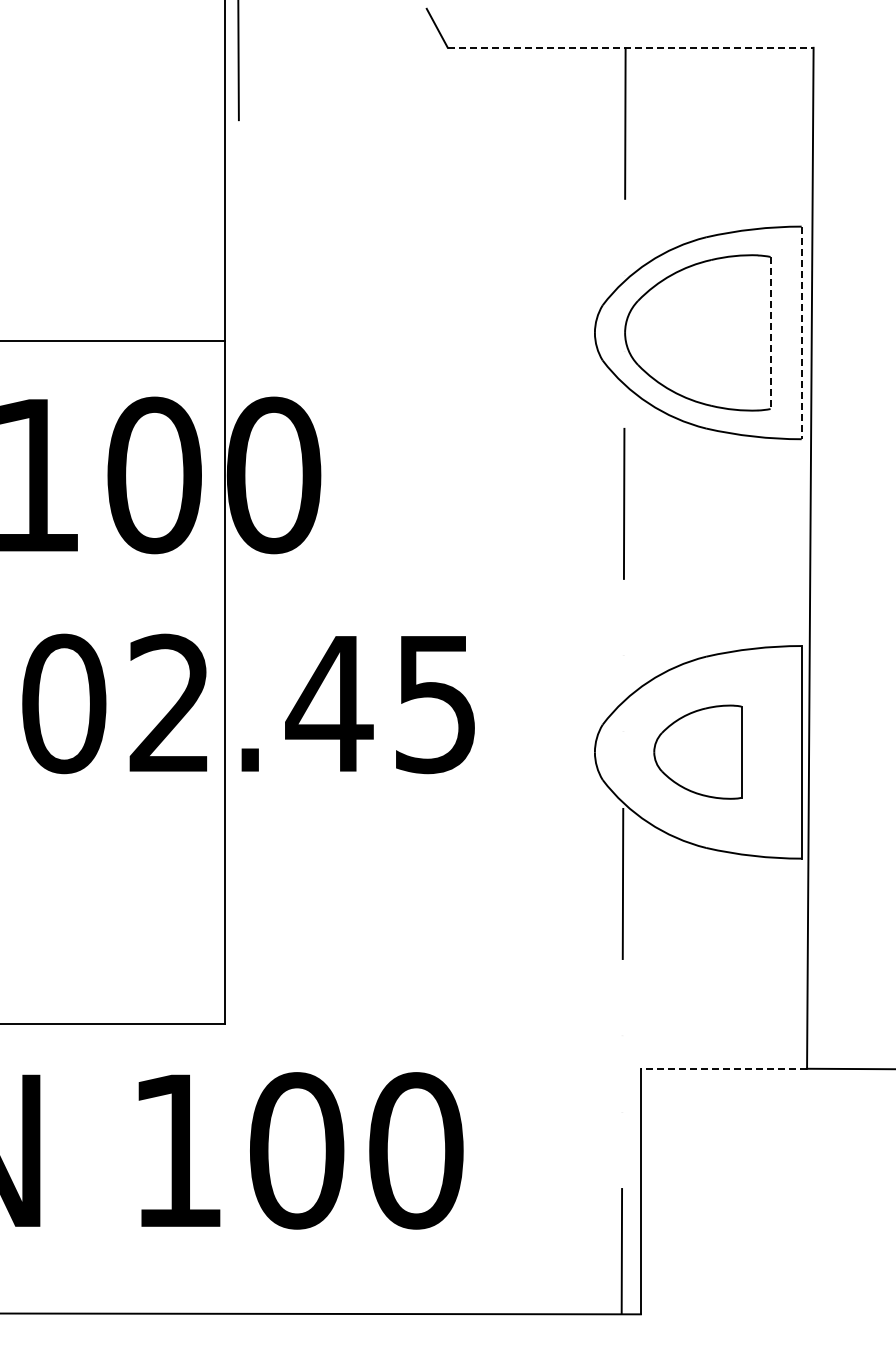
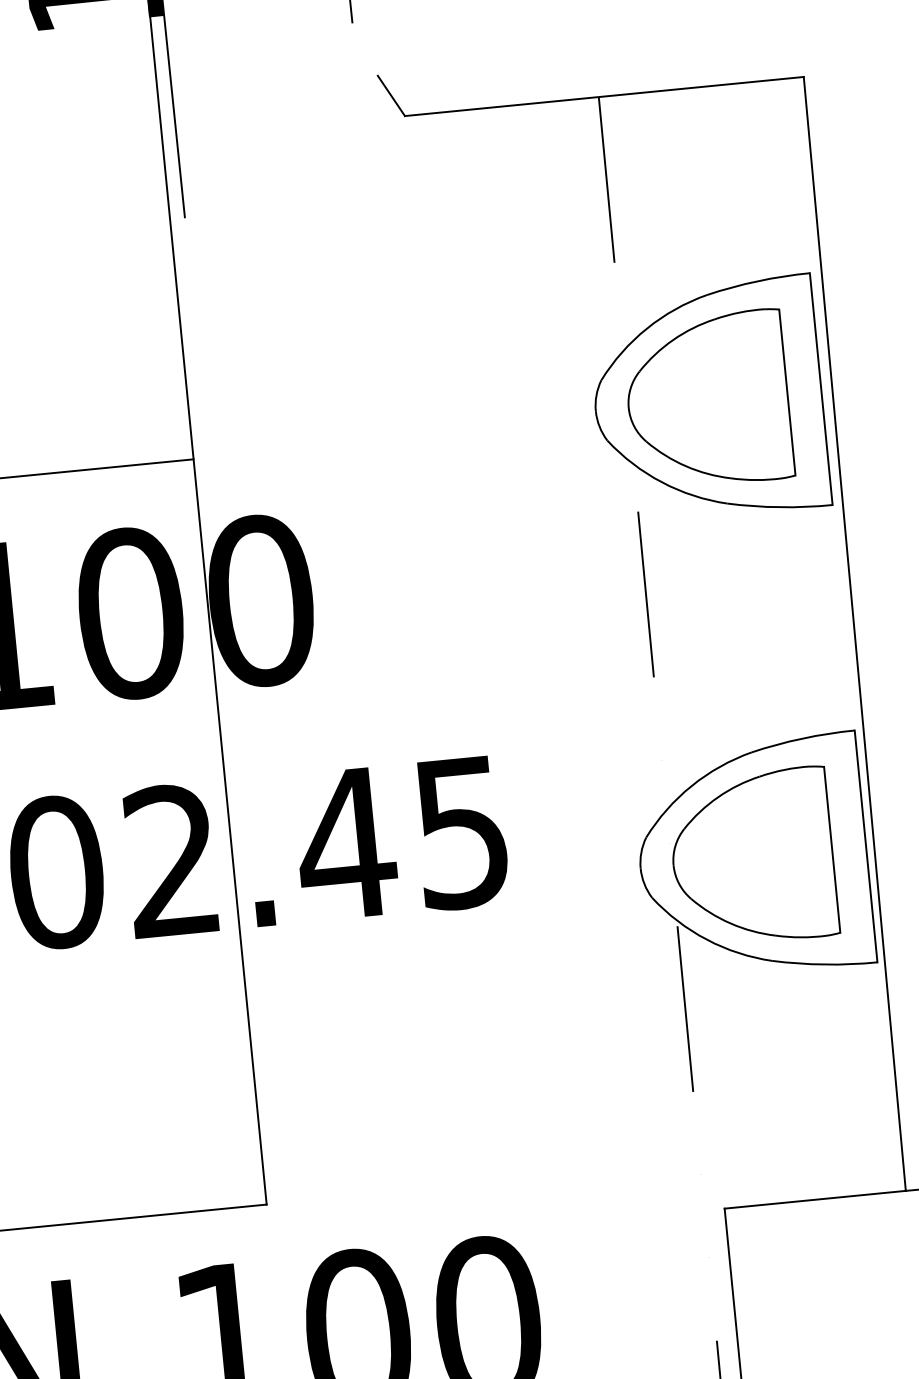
line: (630, 47) -> (604, 96), dashed -> solid
line: (770, 333) -> (787, 393), dashed -> solid
line: (801, 333) -> (821, 389), dashed -> solid
part: (697, 751) -> (752, 856), size x1.67
line: (723, 1068) -> (814, 1199), dashed -> solid

